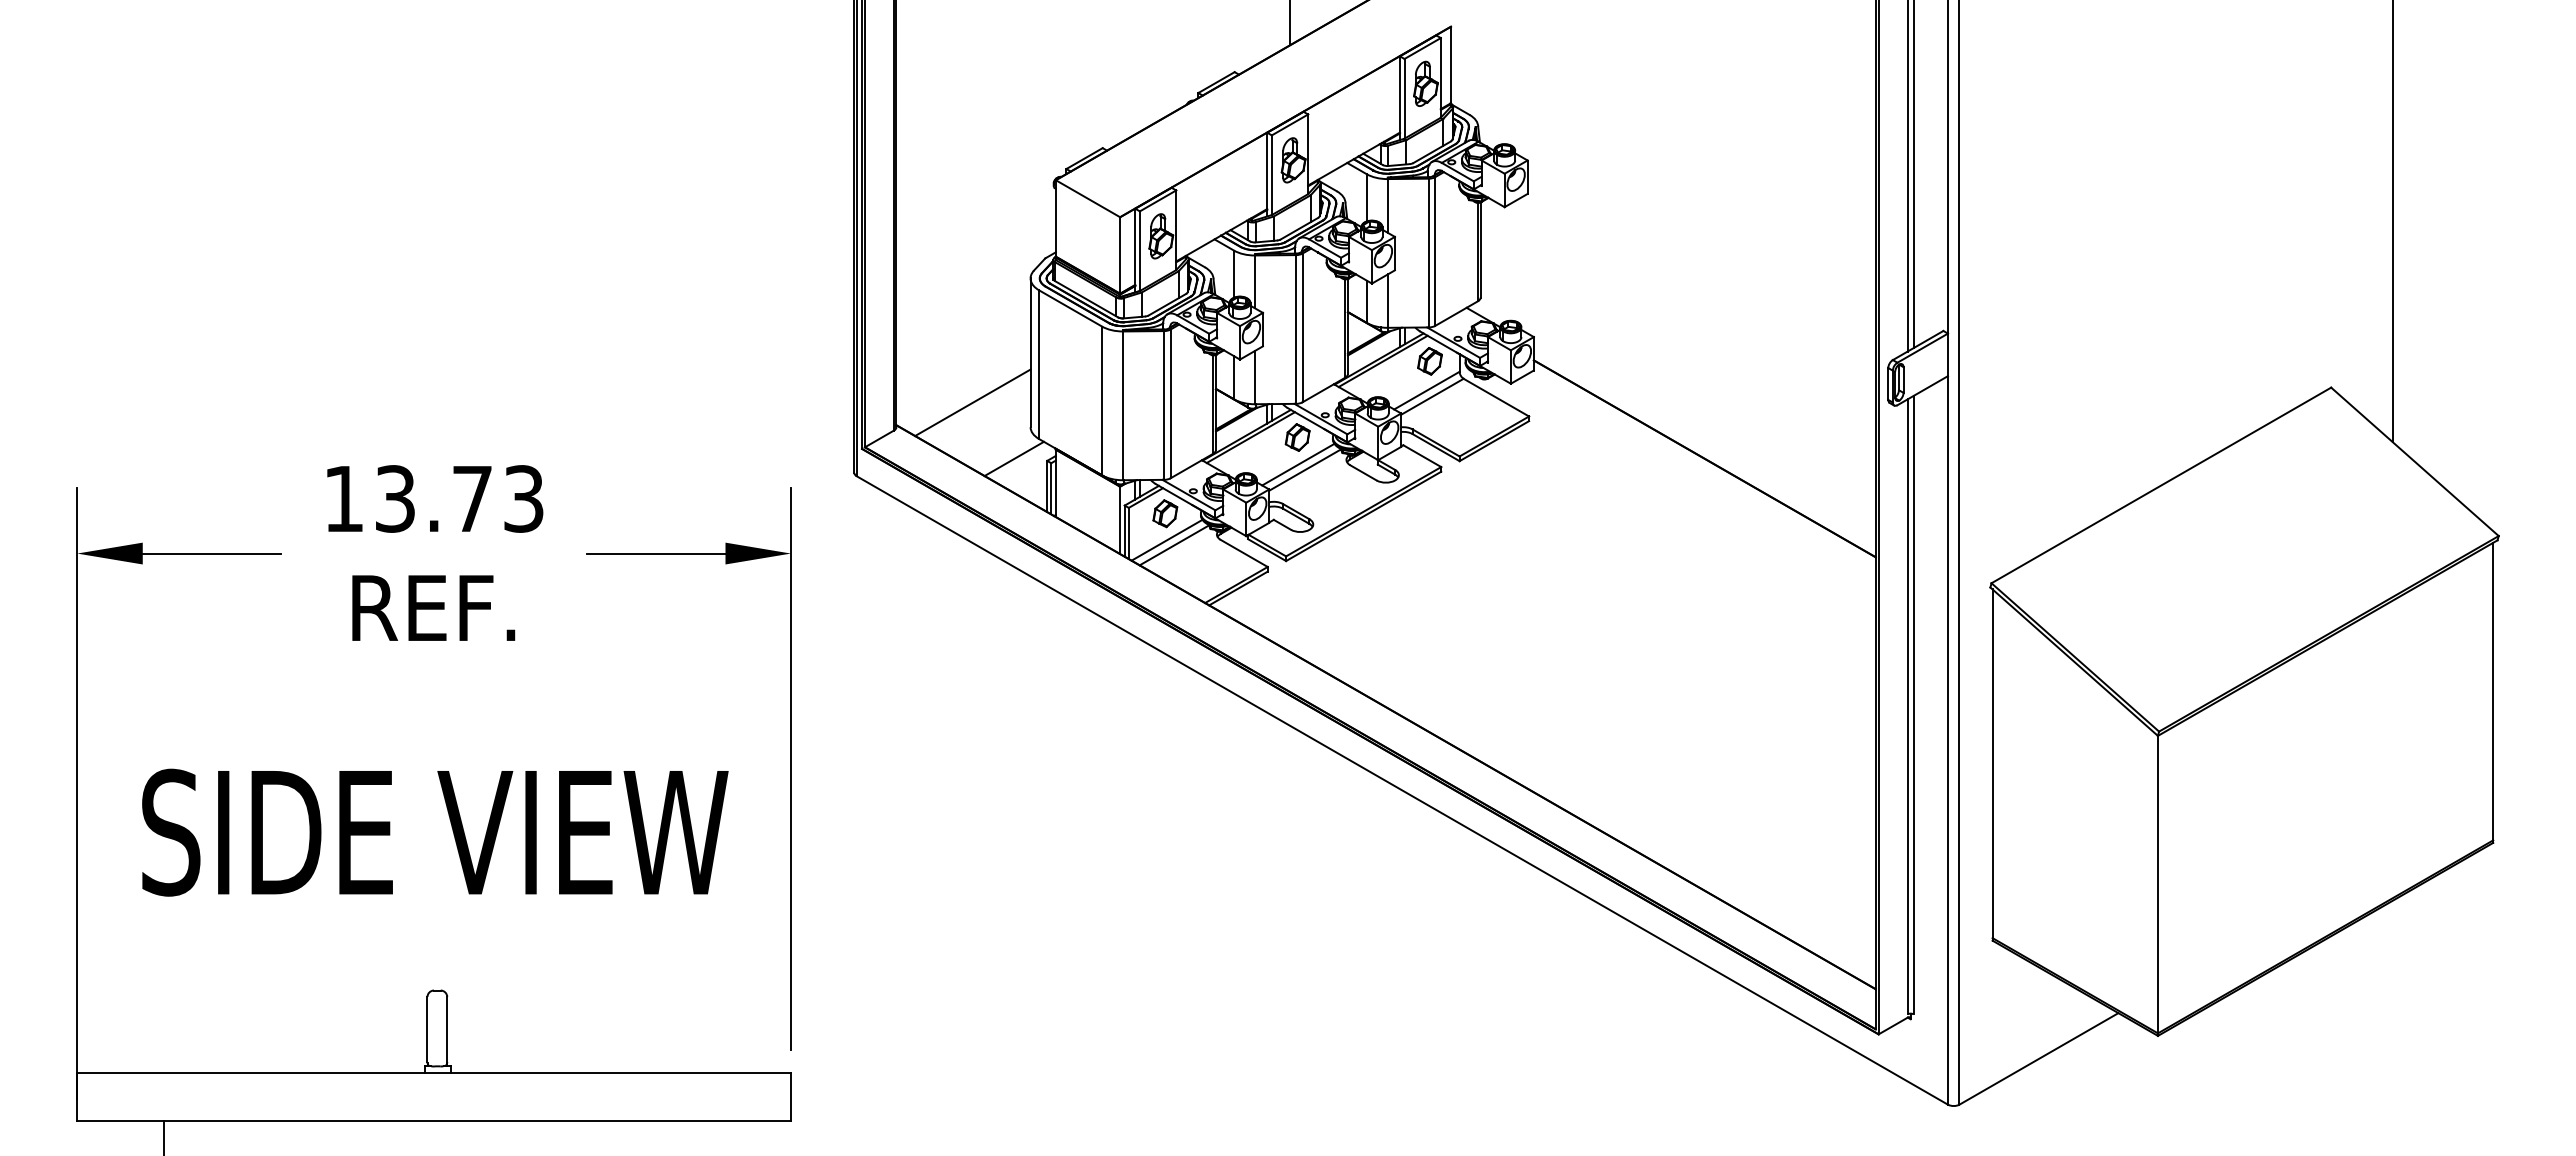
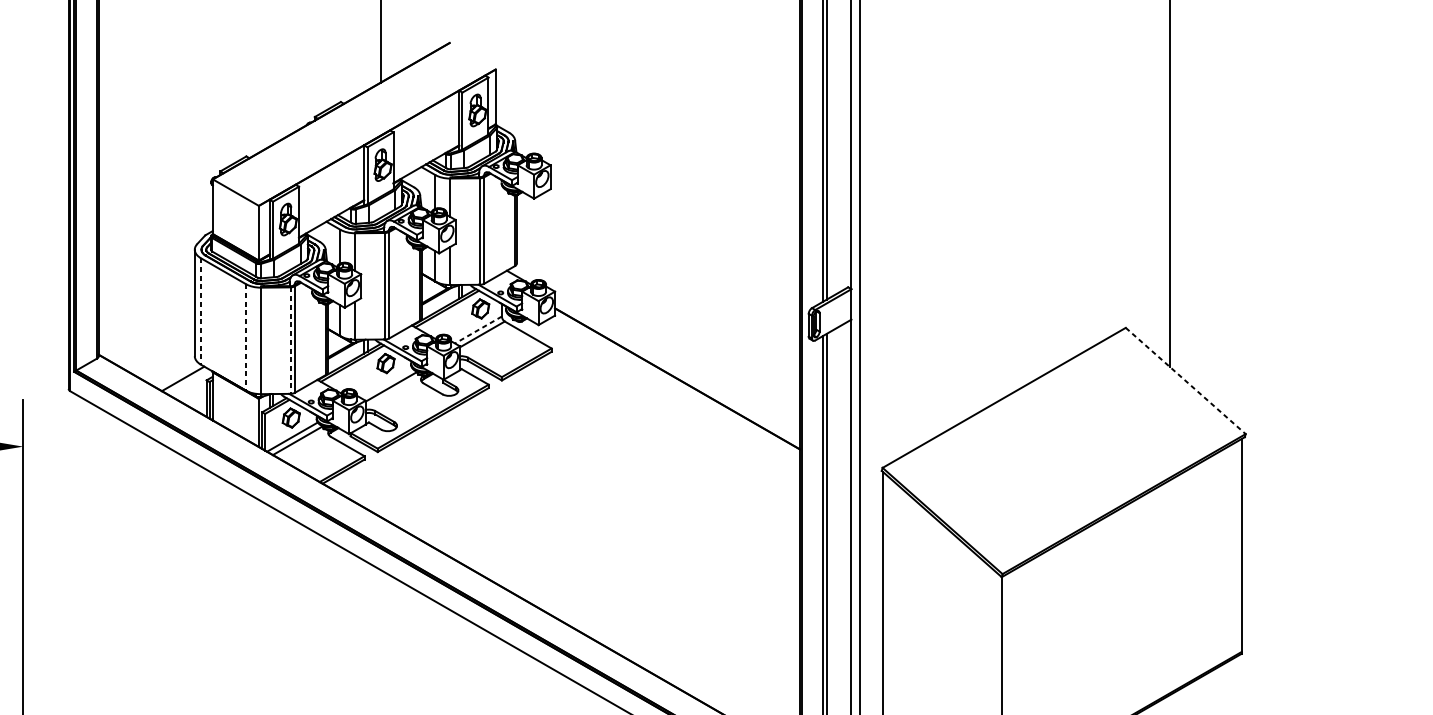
line: (1039, 365) -> (201, 312), solid -> dashed
line: (1426, 390) -> (478, 329), solid -> dashed
line: (1102, 401) -> (246, 337), solid -> dashed
line: (972, 402) -> (153, 338), removed
line: (1164, 405) -> (290, 340), solid -> dashed
line: (2414, 461) -> (1185, 380), solid -> dashed
line: (1298, 464) -> (386, 382), removed

